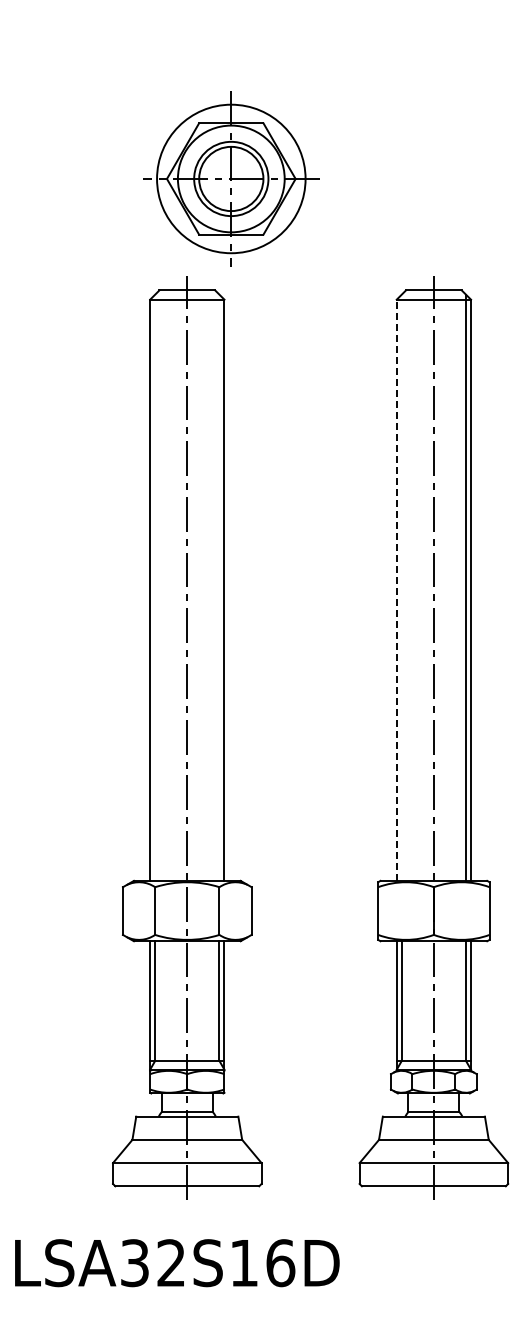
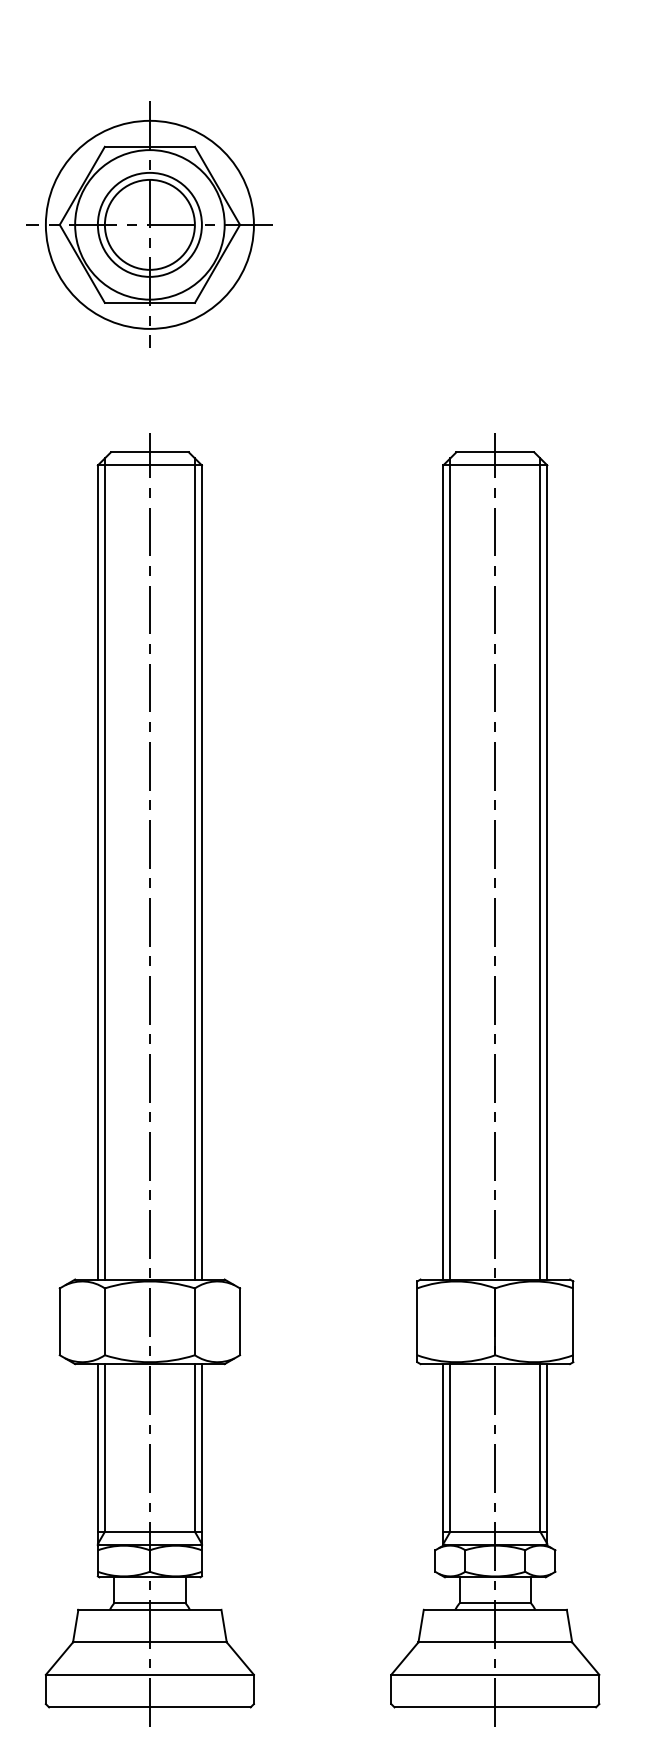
part: (231, 178) -> (150, 224), moved
line: (155, 587) -> (105, 868), added
line: (219, 587) -> (195, 868), added
line: (401, 587) -> (449, 868), added
line: (396, 590) -> (442, 872), dashed -> solid

